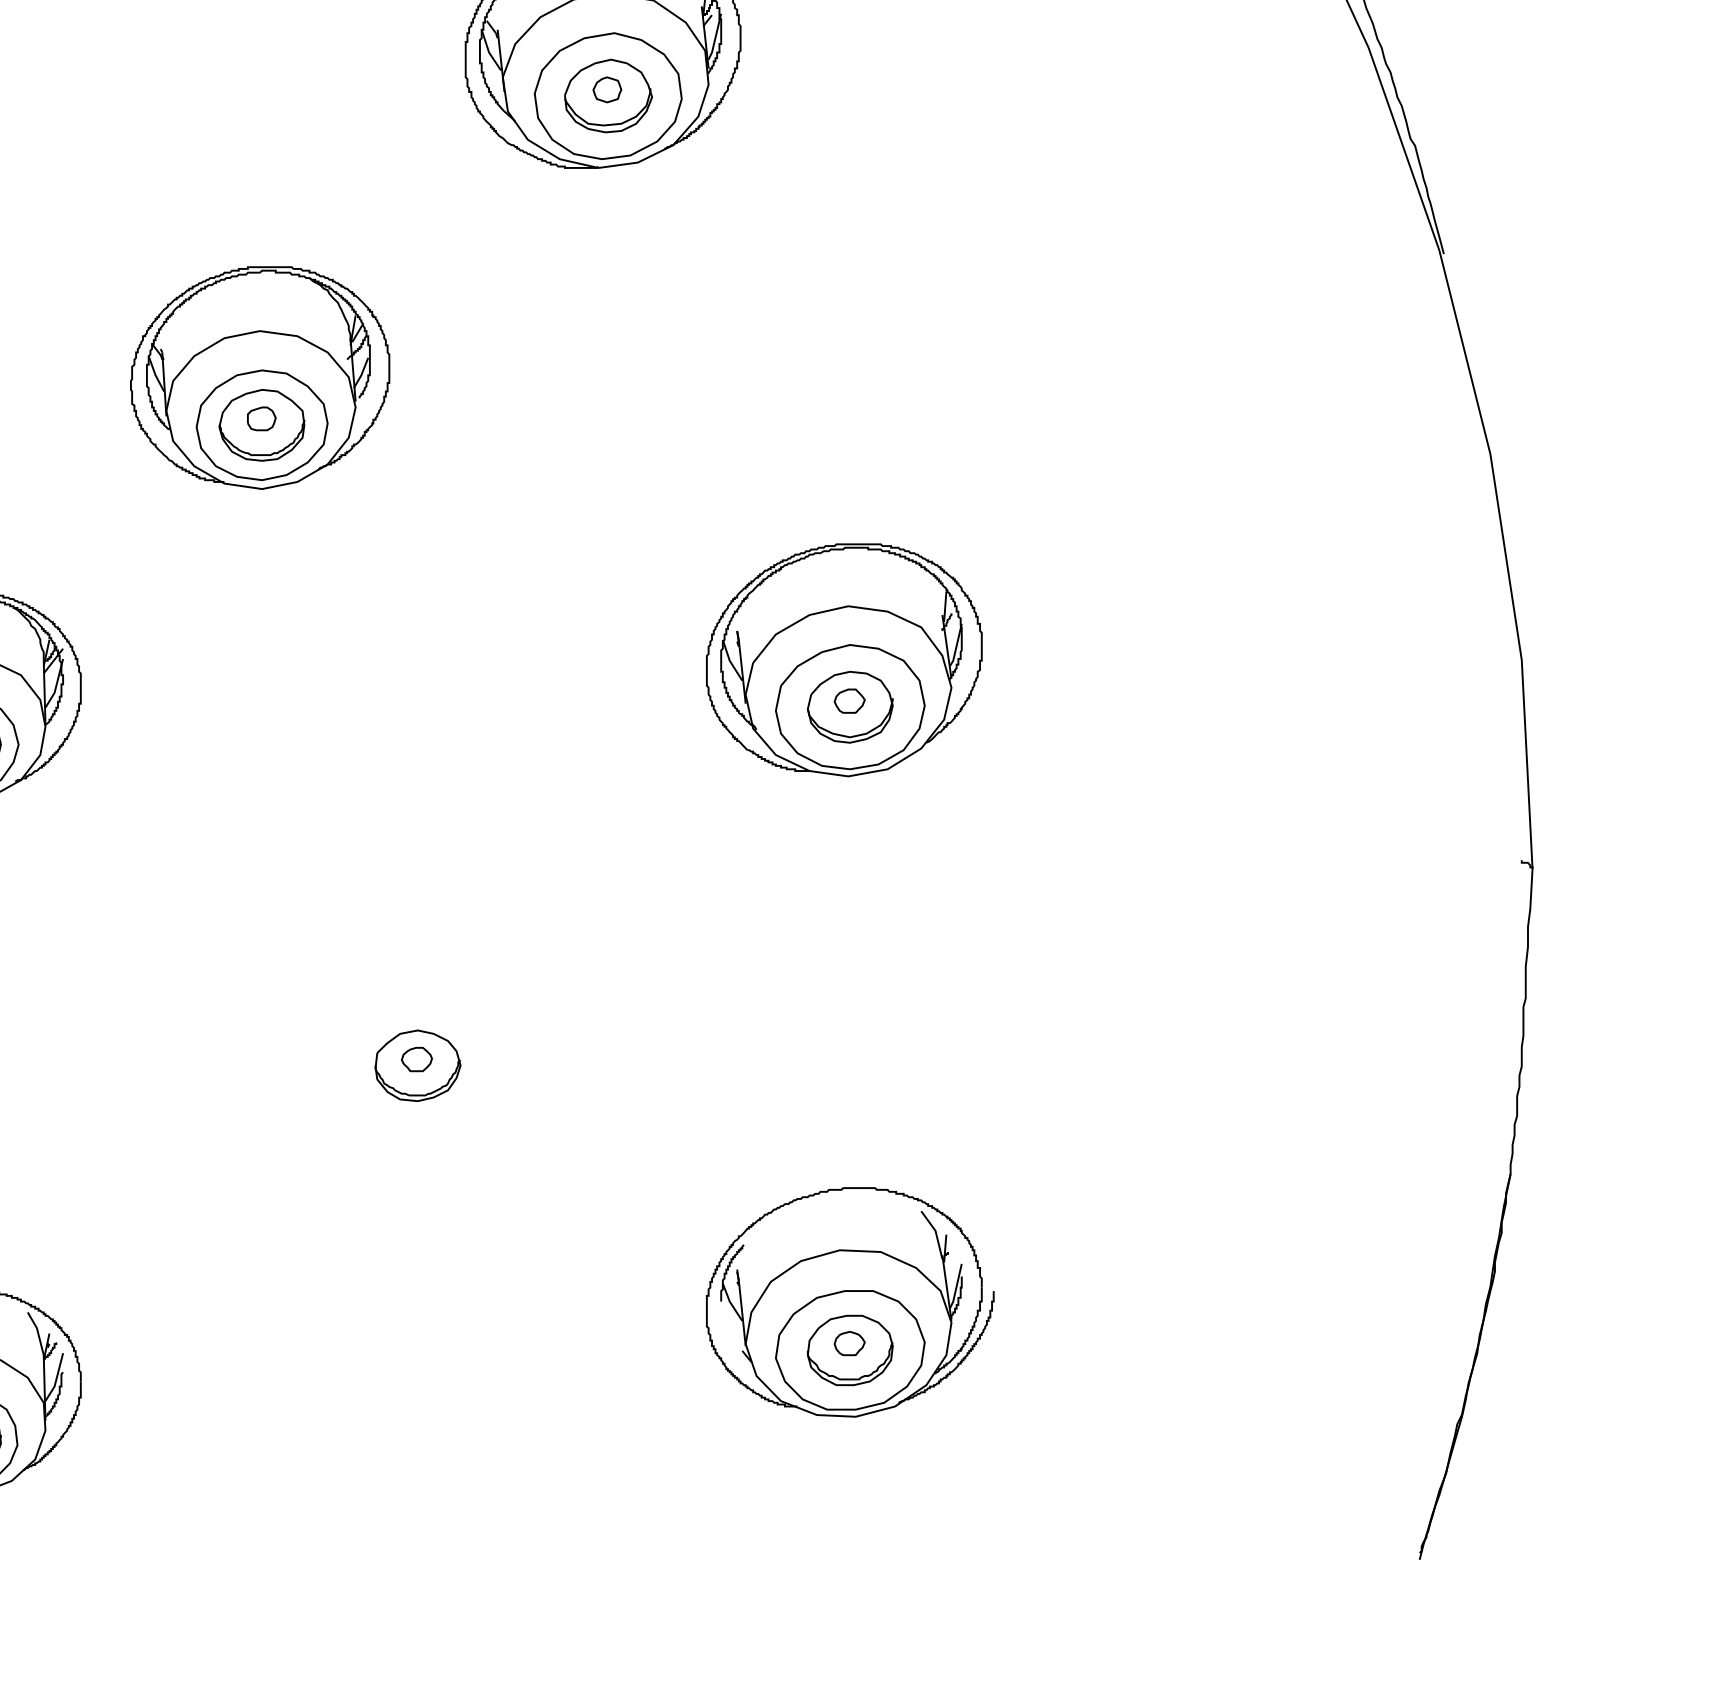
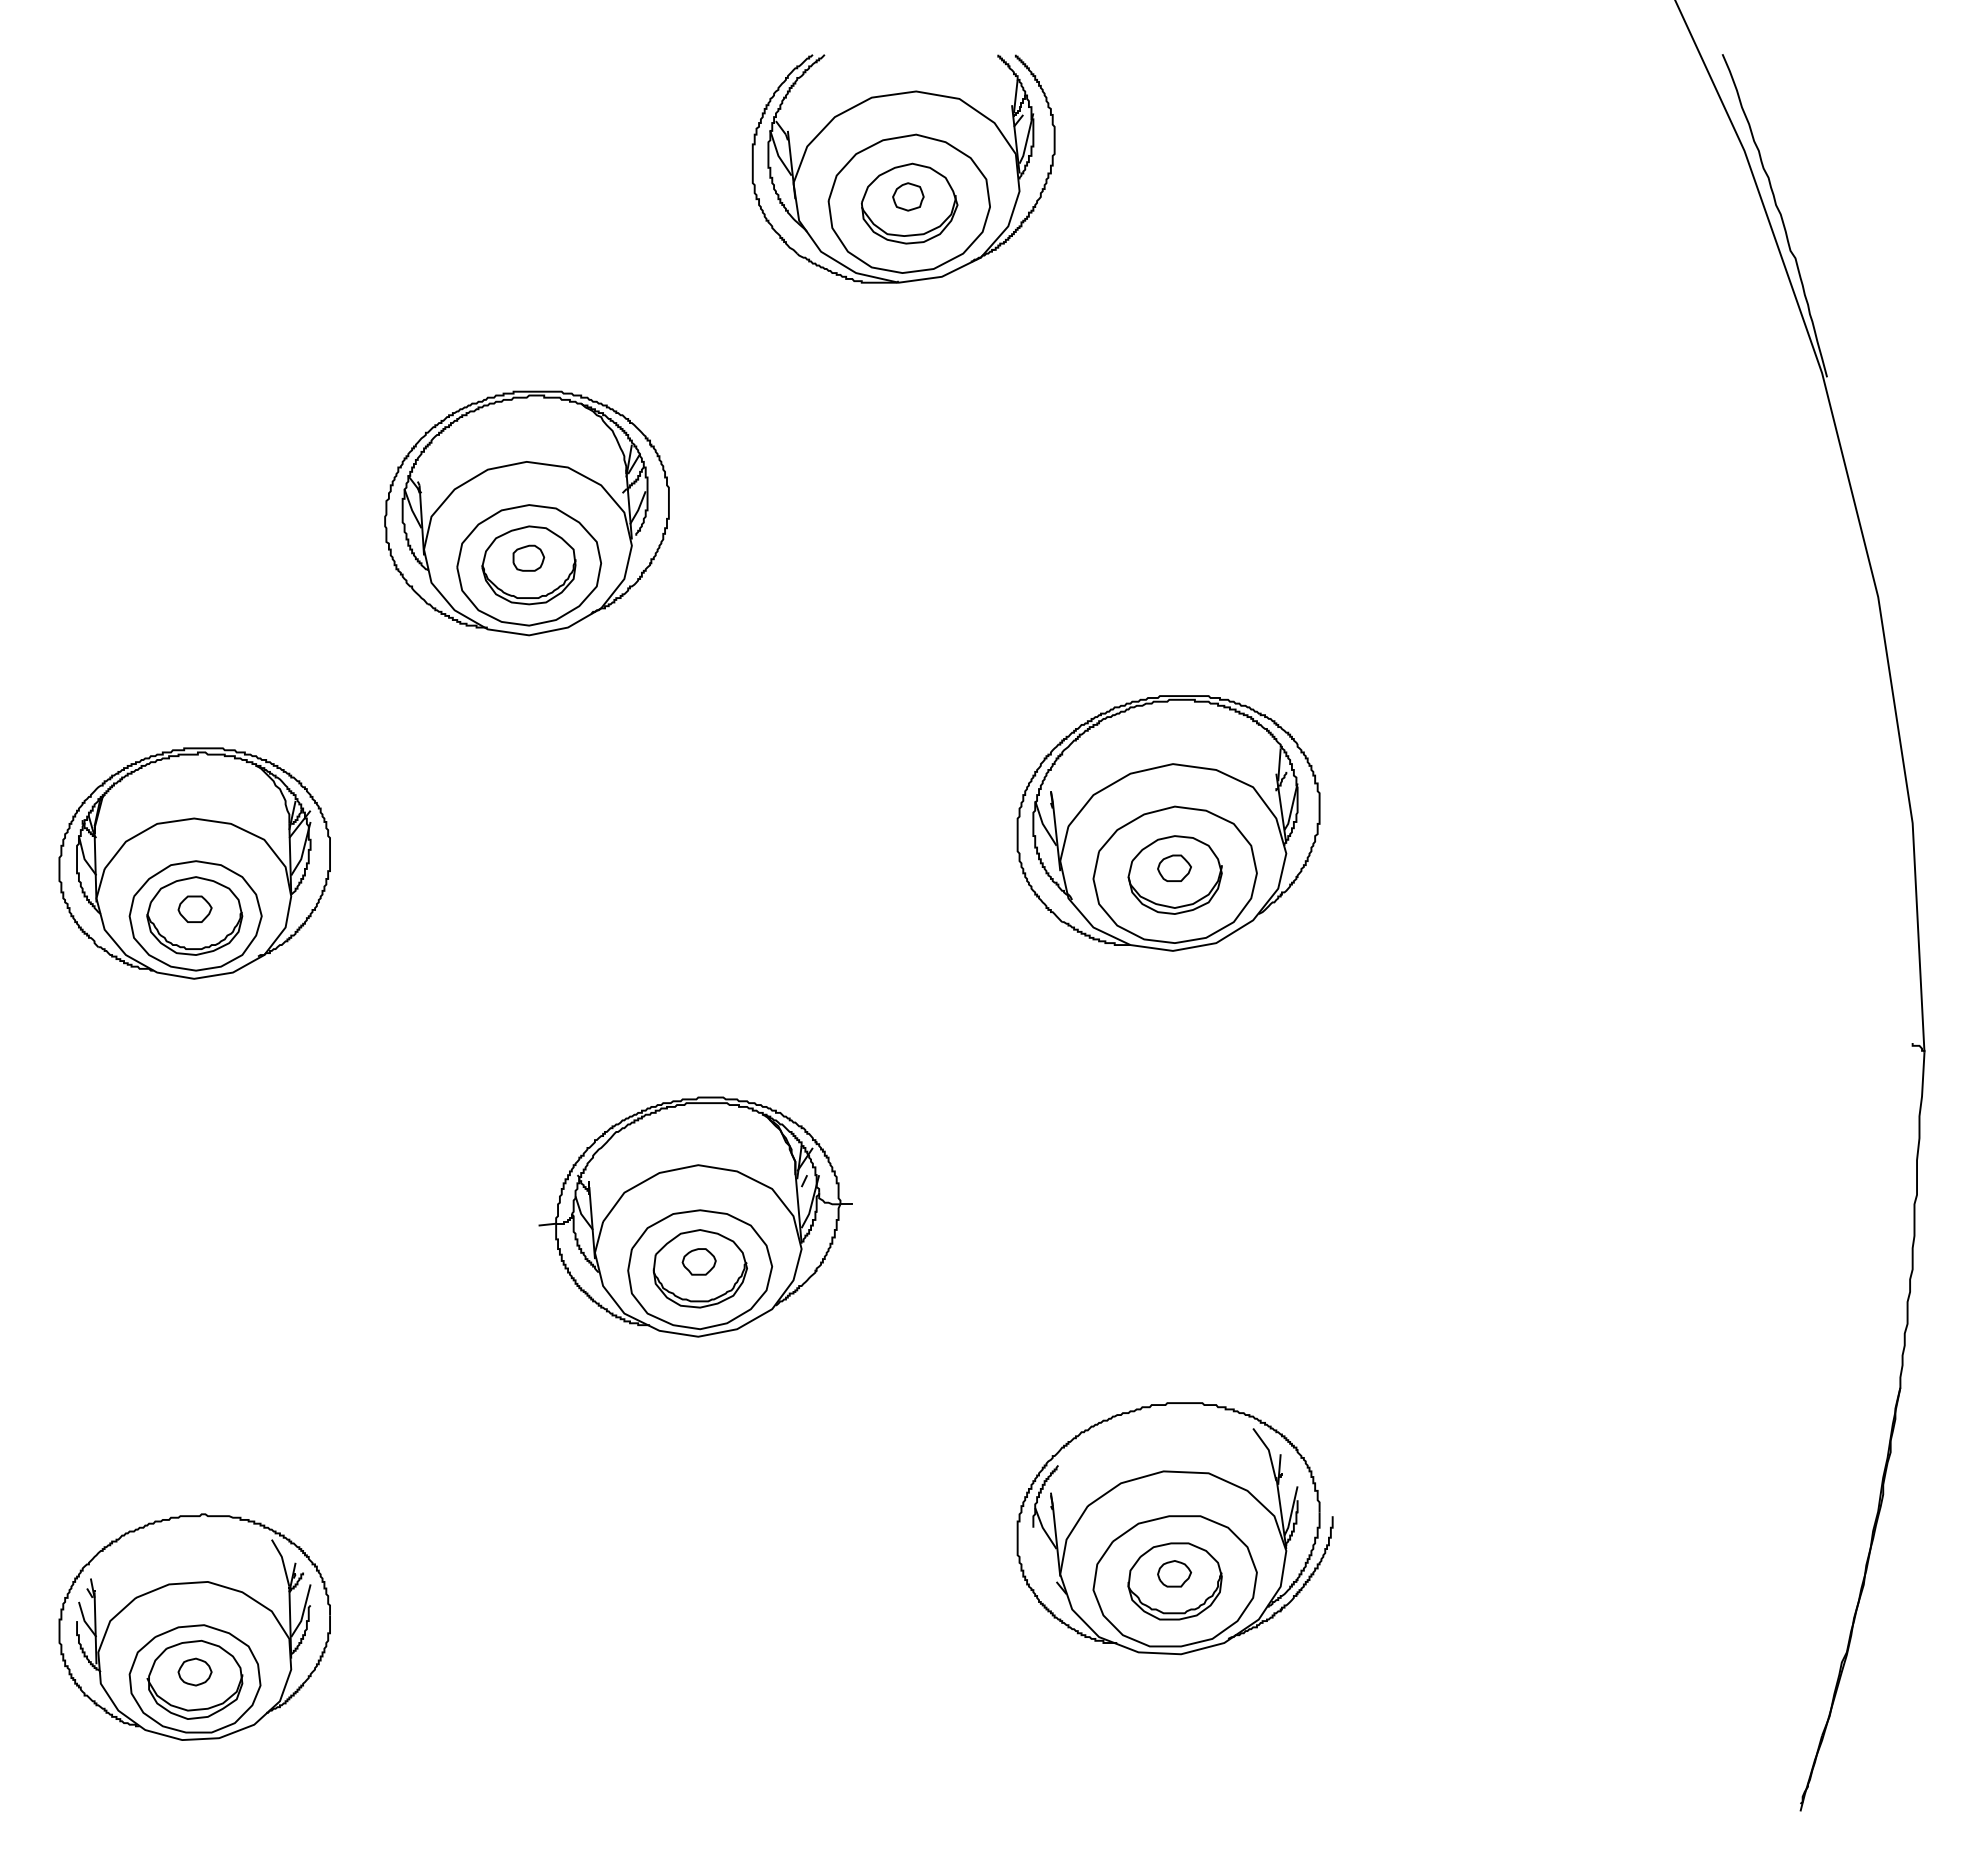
part: (413, 1018) -> (695, 1216), added

